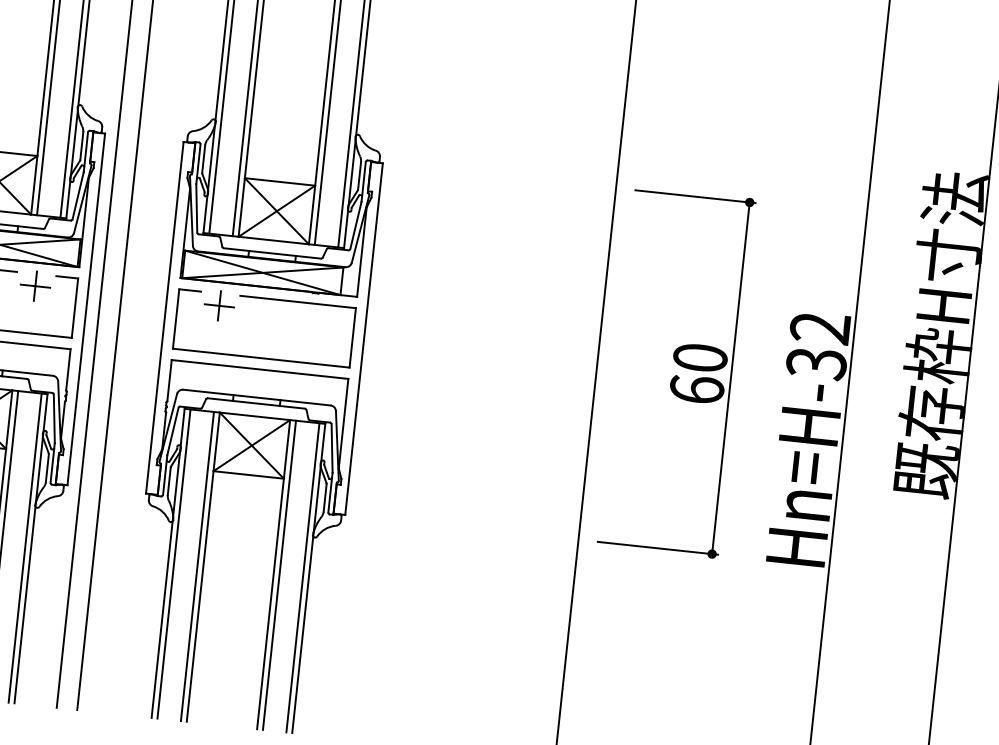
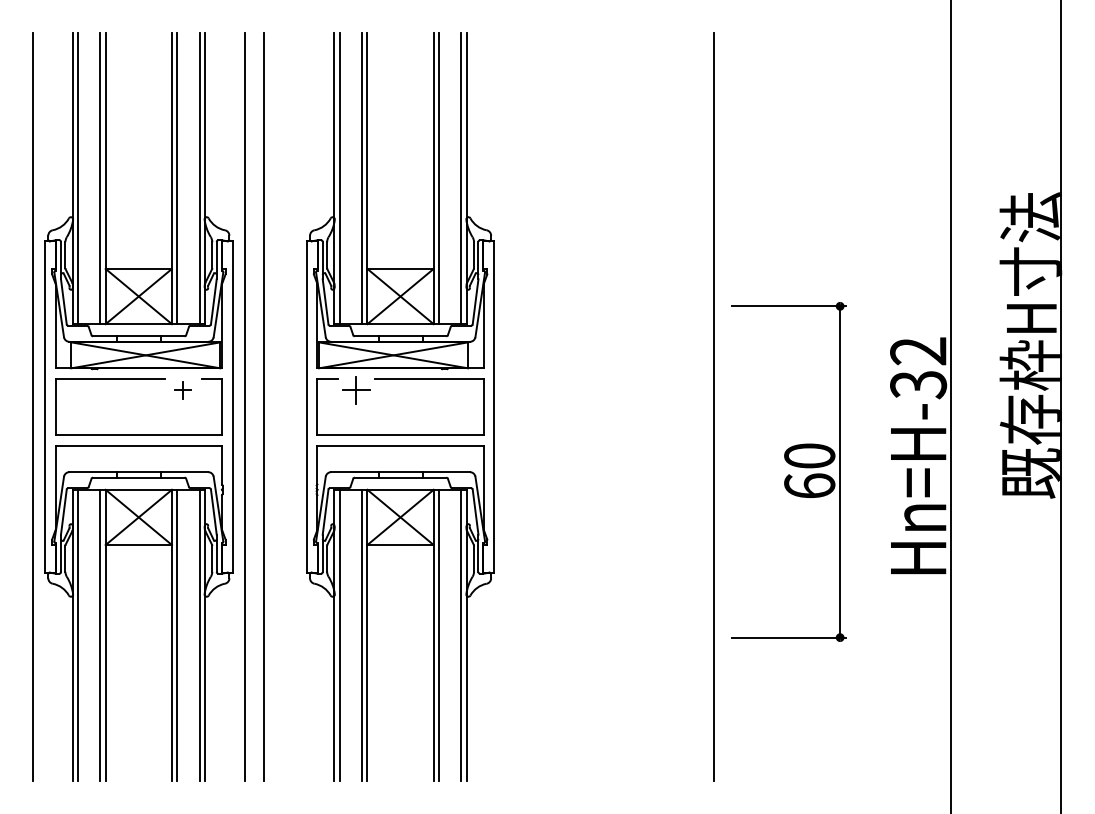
part: (34, 286) -> (182, 390), size x0.6
part: (676, 371) -> (788, 471), moved

